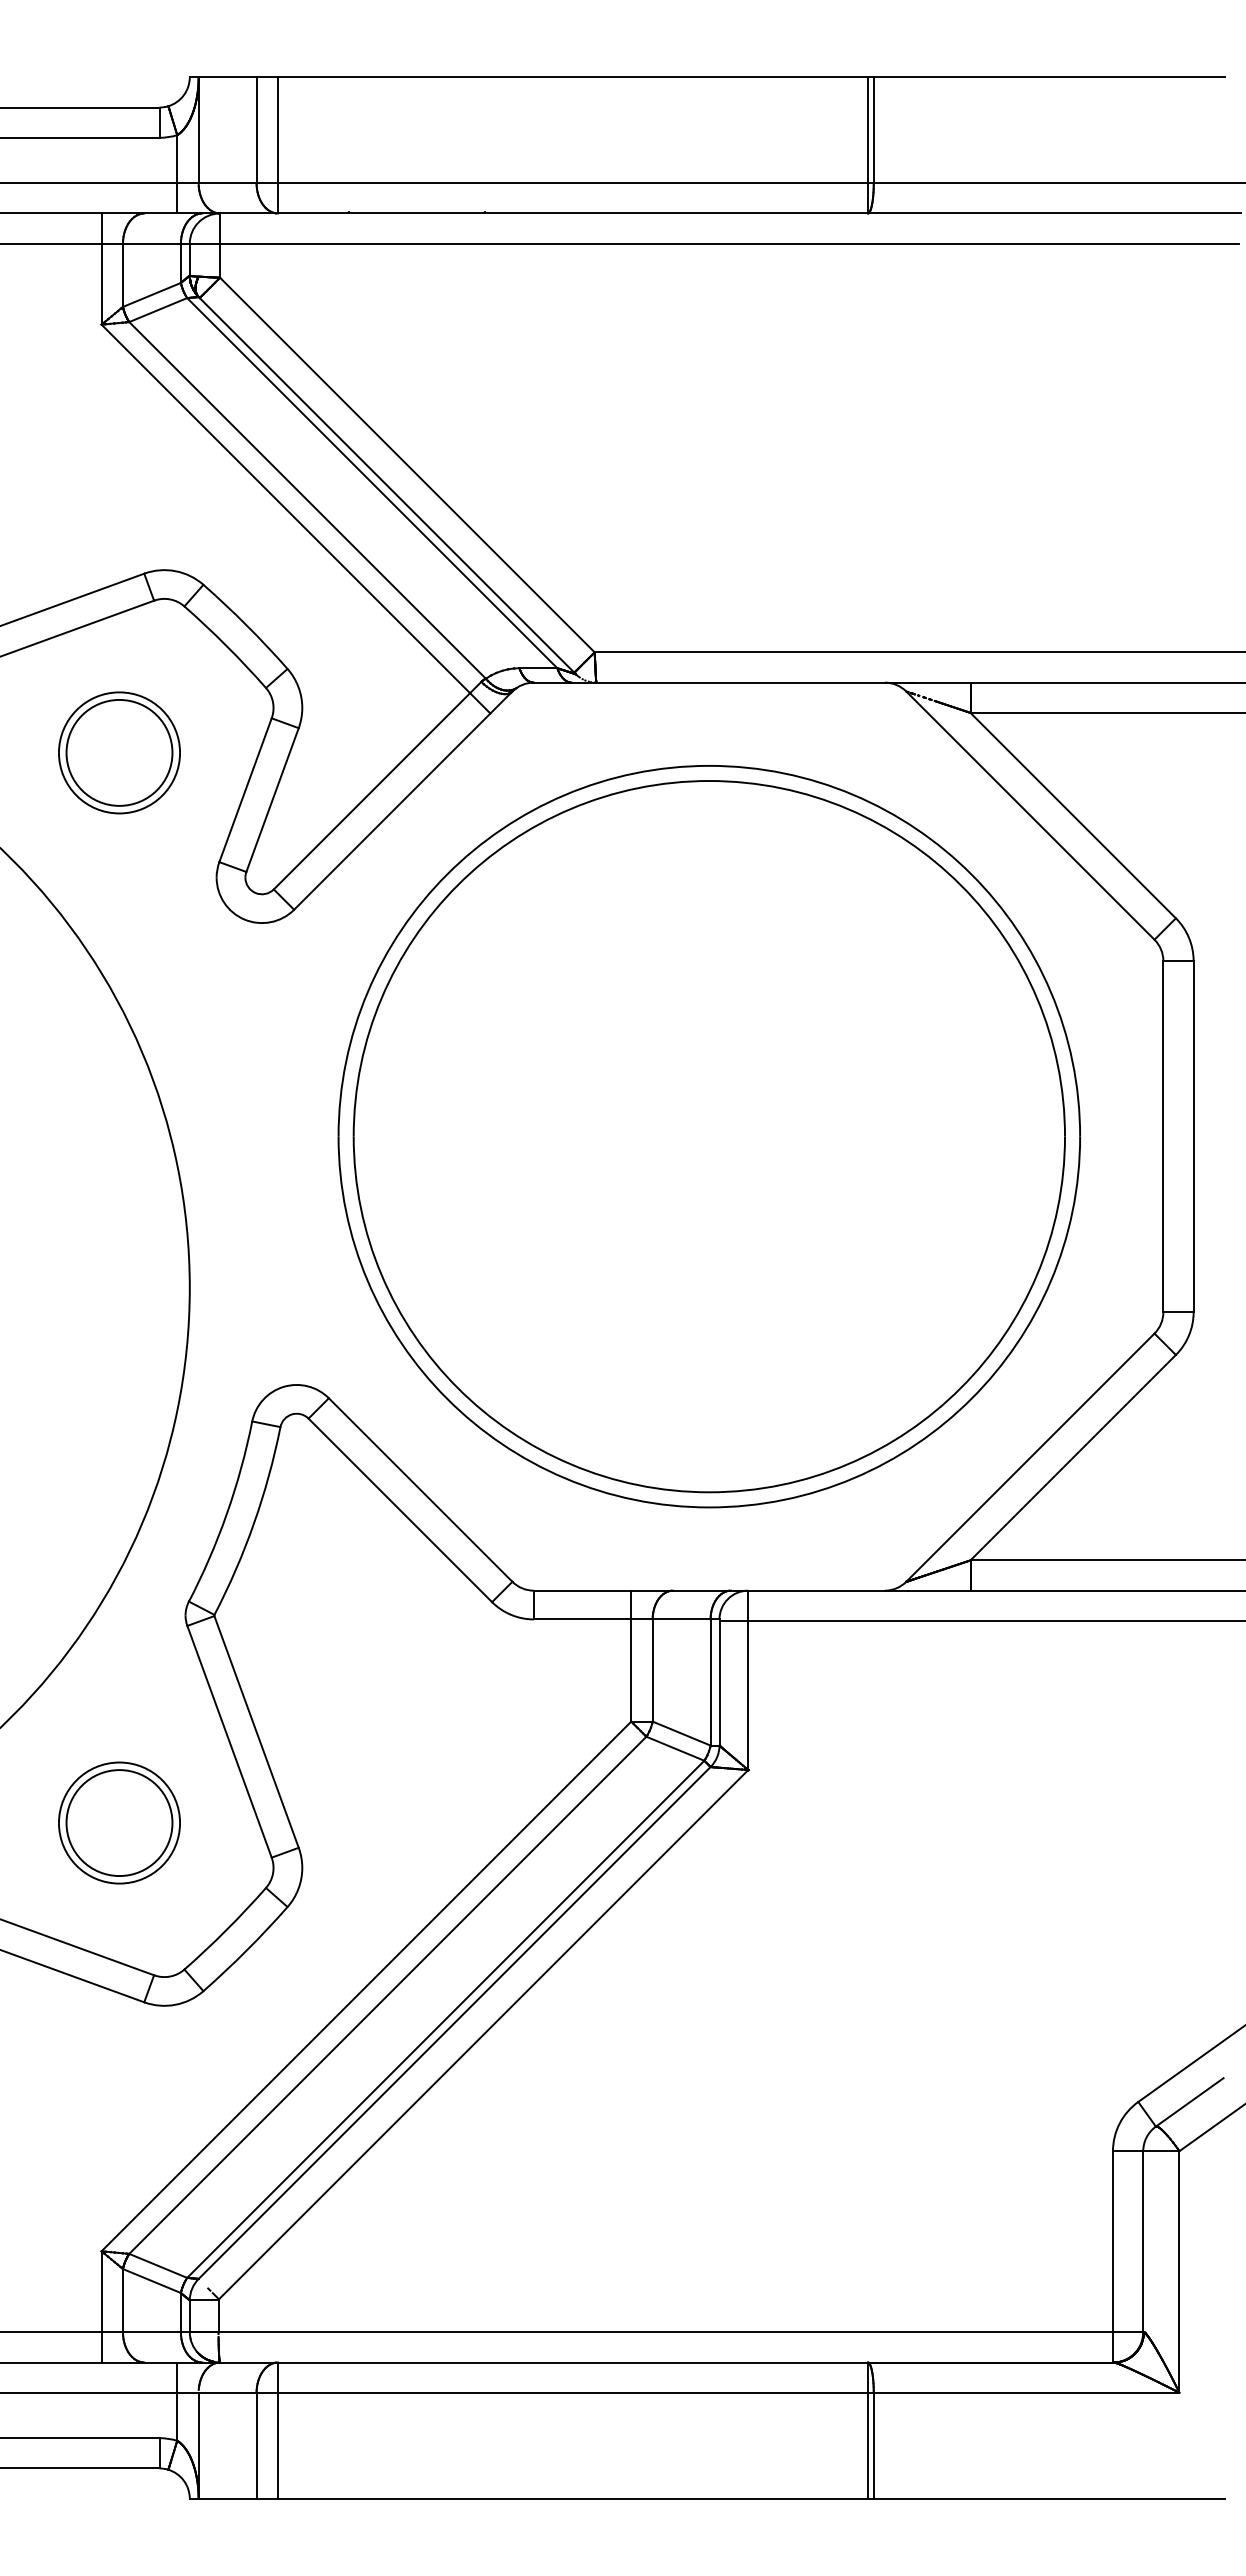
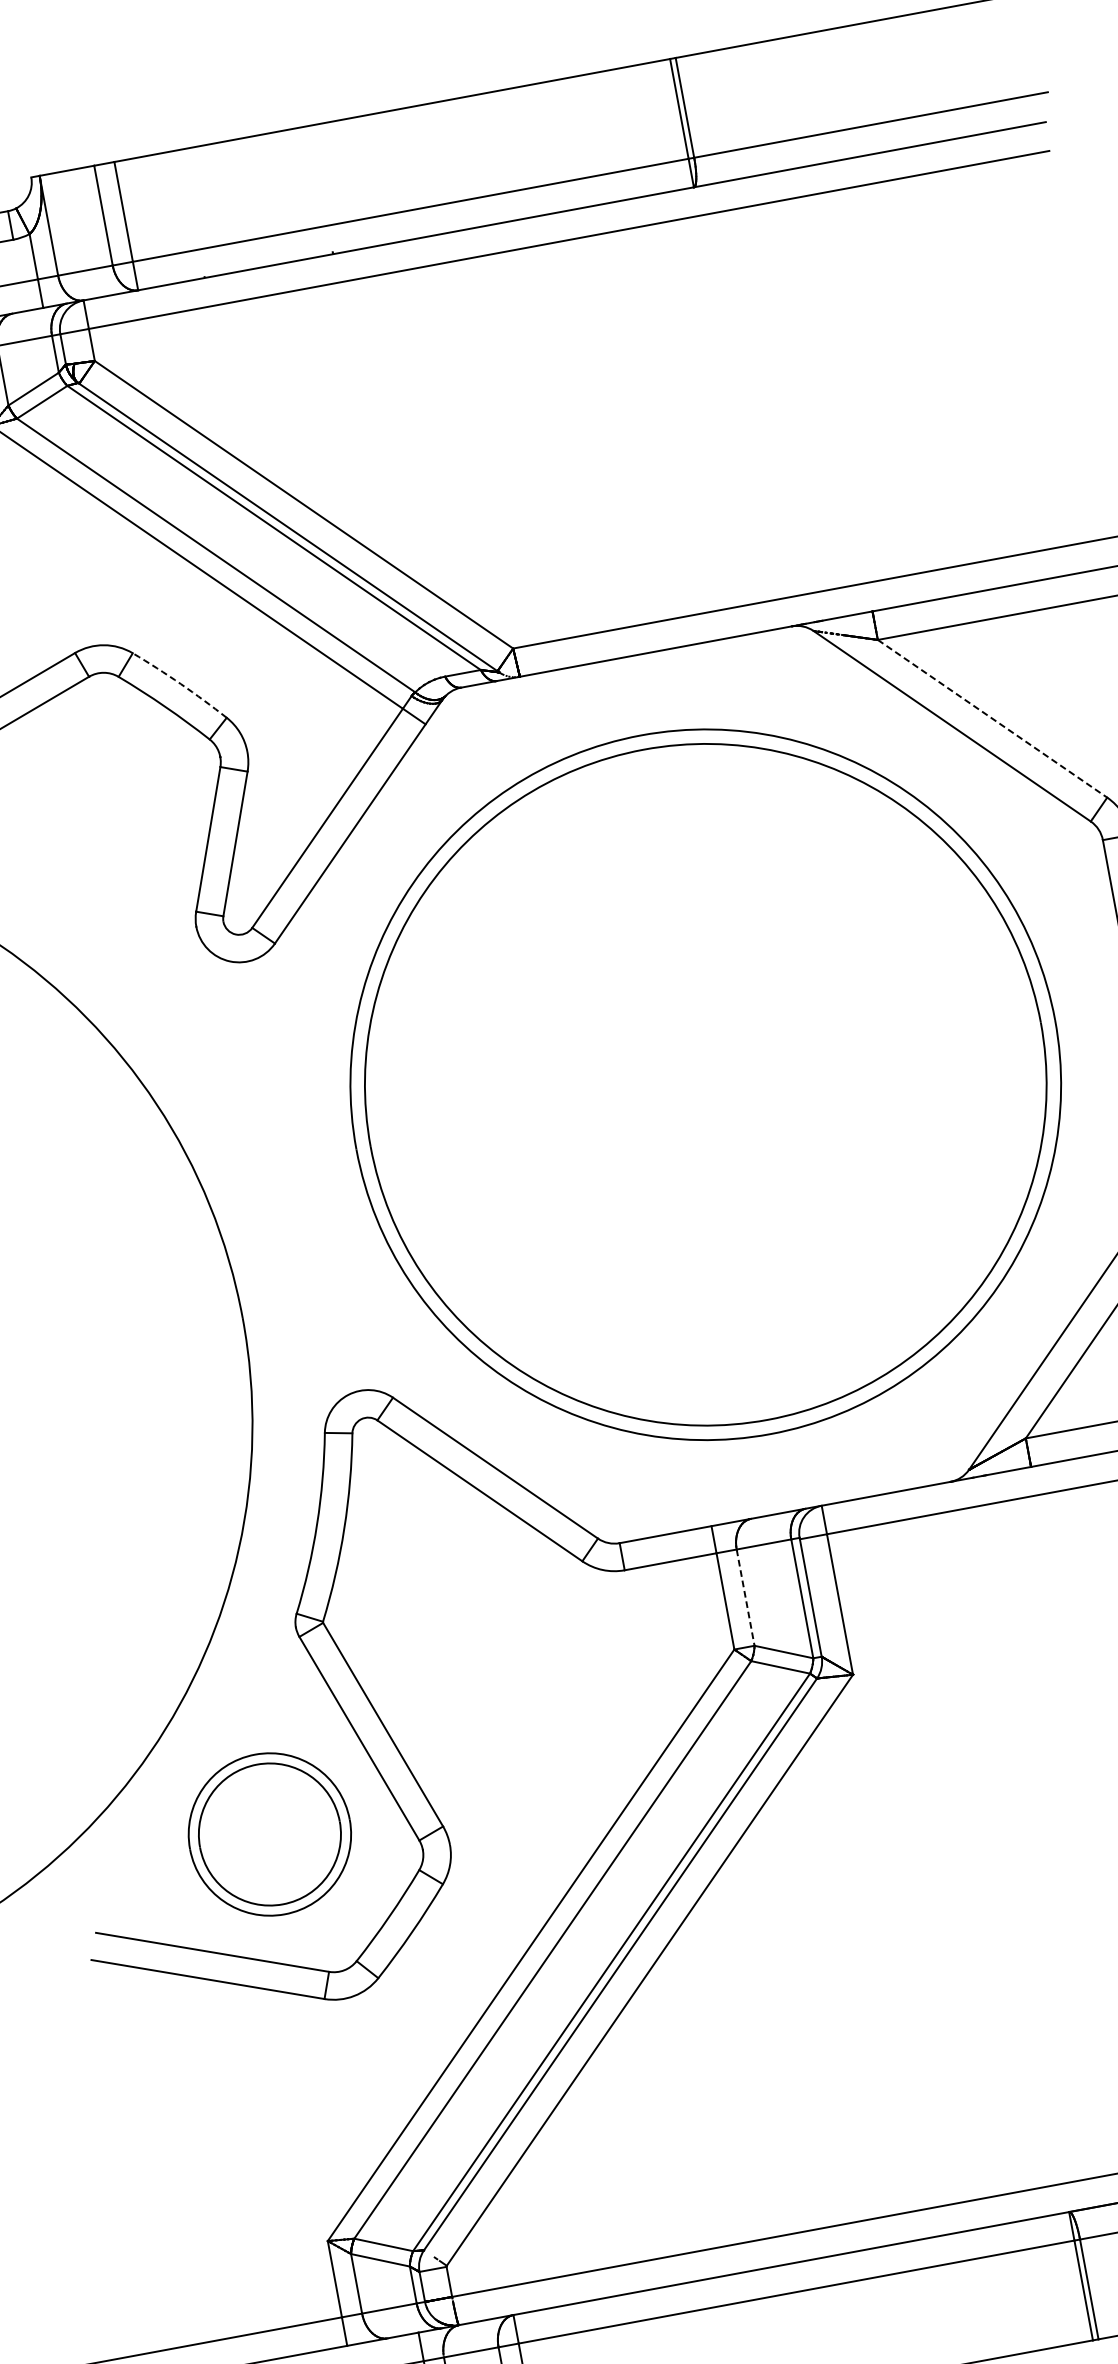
arc: (246, 625) -> (180, 684), solid -> dashed
part: (119, 752) -> (82, 825), removed
line: (1073, 815) -> (992, 718), solid -> dashed
line: (652, 1671) -> (745, 1598), solid -> dashed
part: (119, 1822) -> (269, 1833), size x1.4

